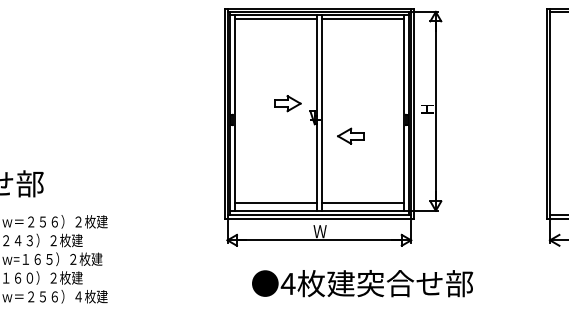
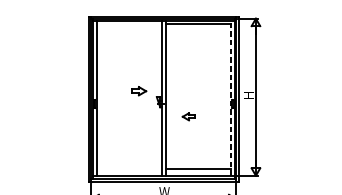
line: (275, 19) -> (129, 24), removed
part: (287, 103) -> (138, 91), size x0.7
line: (403, 113) -> (230, 98), solid -> dashed
part: (350, 135) -> (188, 116), size x0.6
line: (275, 202) -> (129, 169), removed

